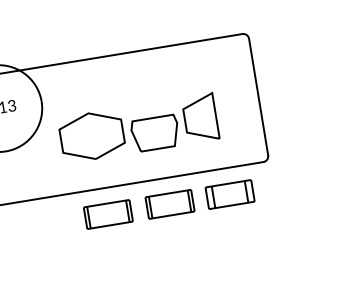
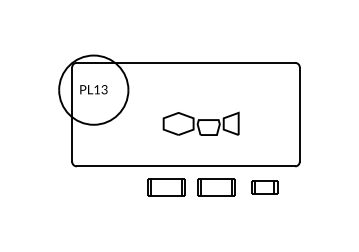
part: (137, 128) -> (200, 123), size x0.6
part: (229, 194) -> (264, 187), size x0.7

